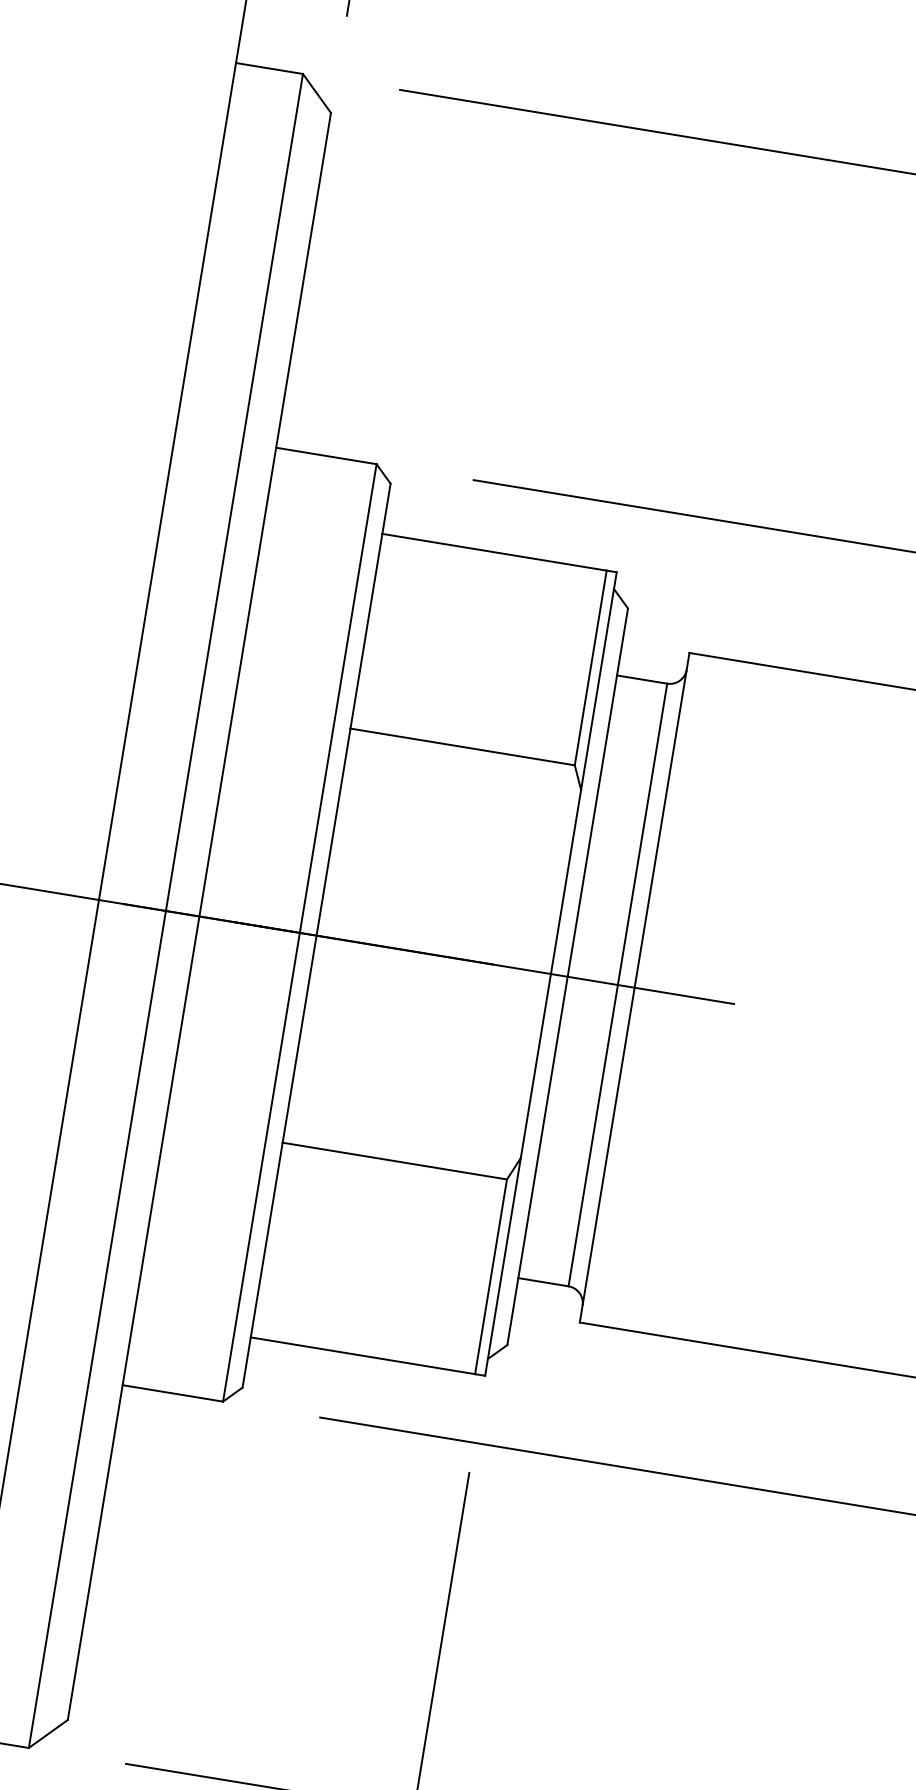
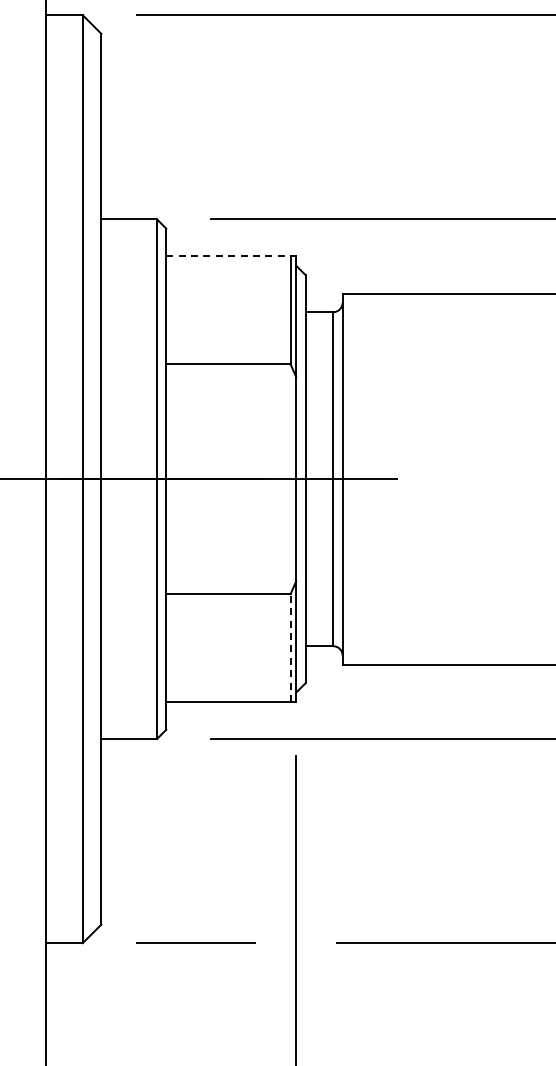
line: (494, 552) -> (228, 256), solid -> dashed
line: (490, 1275) -> (290, 647), solid -> dashed

